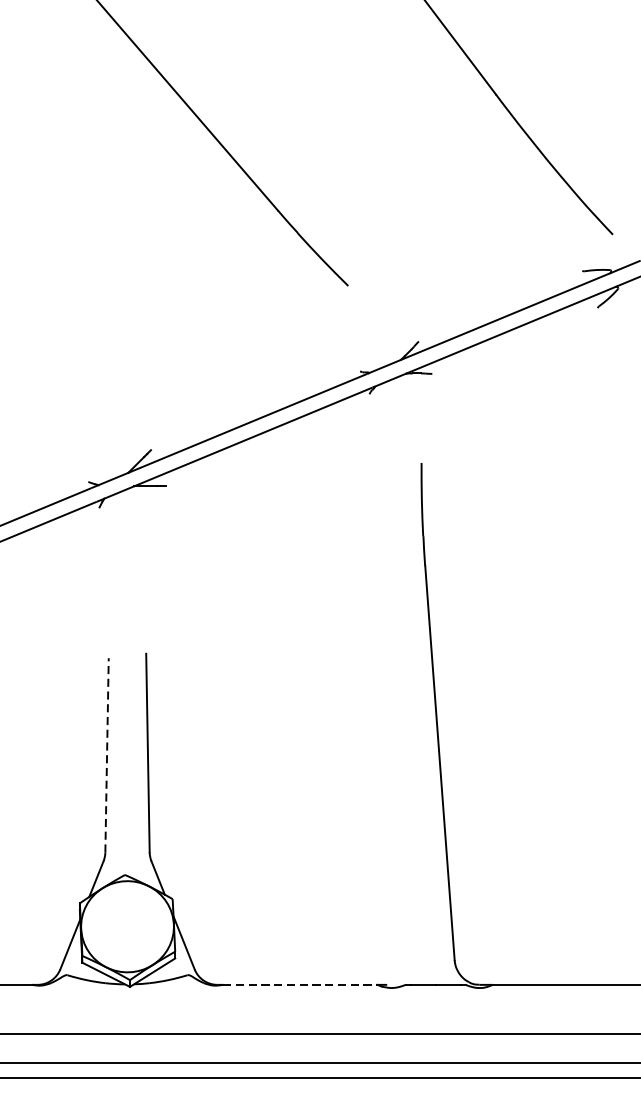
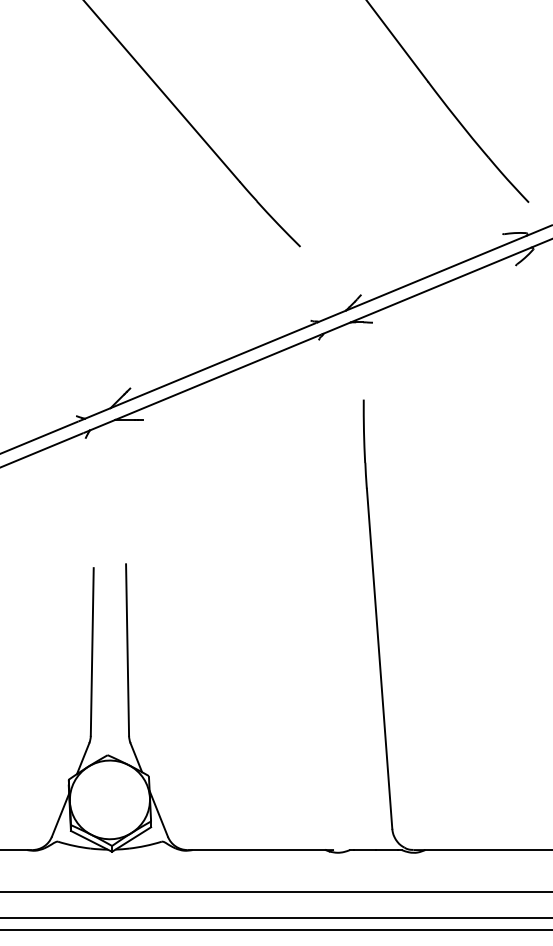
line: (107, 754) -> (92, 651), dashed -> solid
line: (300, 985) -> (259, 850), dashed -> solid

